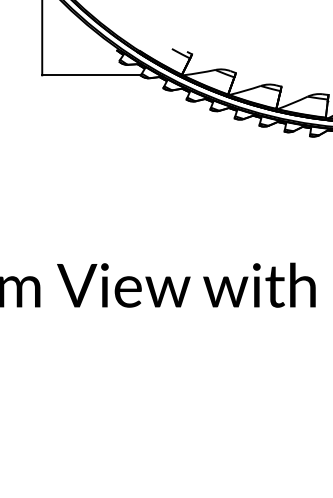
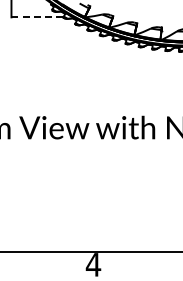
line: (91, 75) -> (37, 17), solid -> dashed

